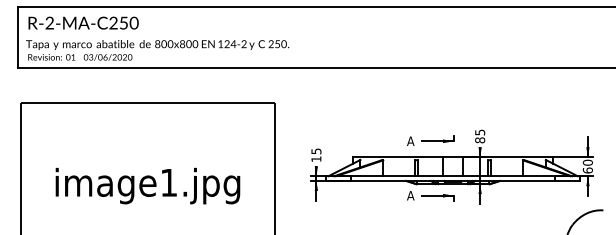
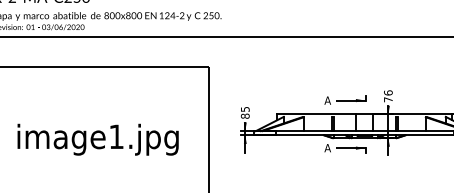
text: (480, 136) -> (388, 96), 85 -> 76
text: (316, 159) -> (245, 116), 15 -> 85

